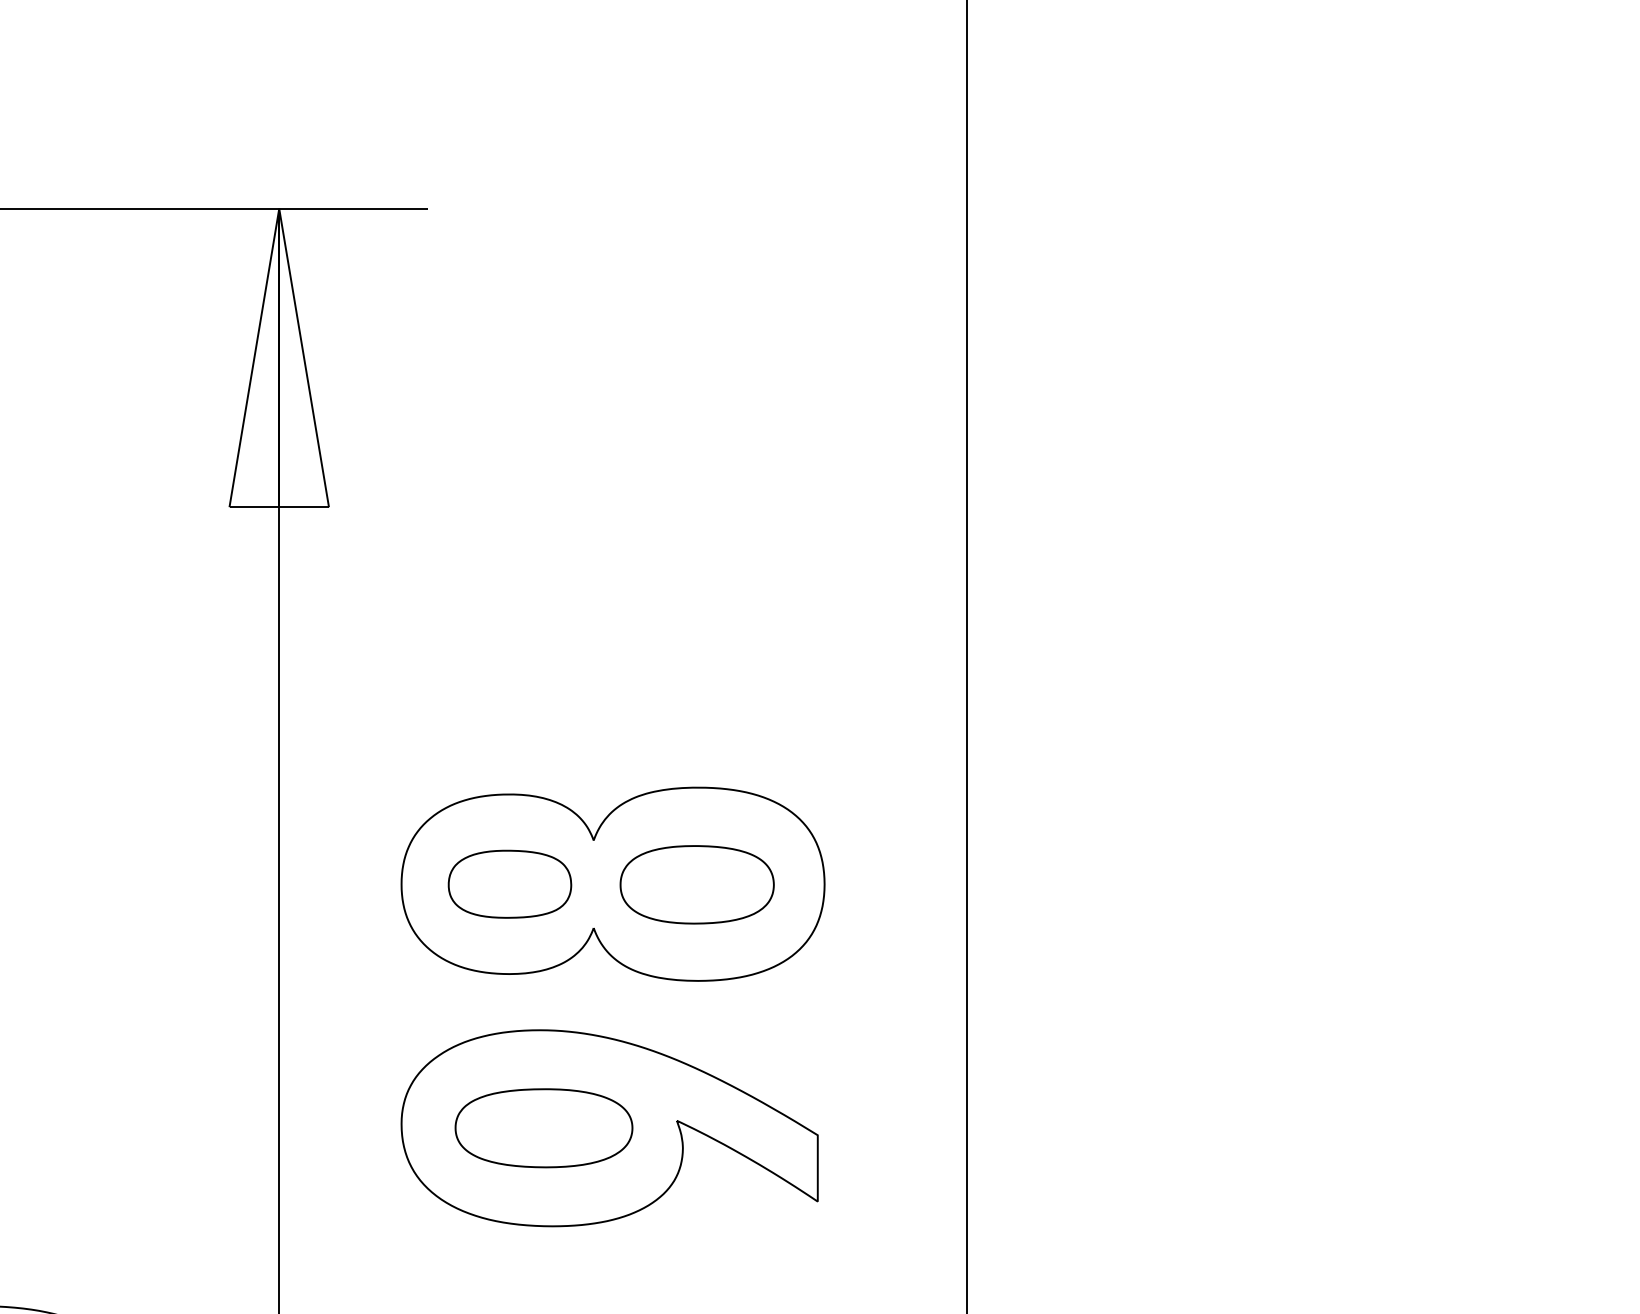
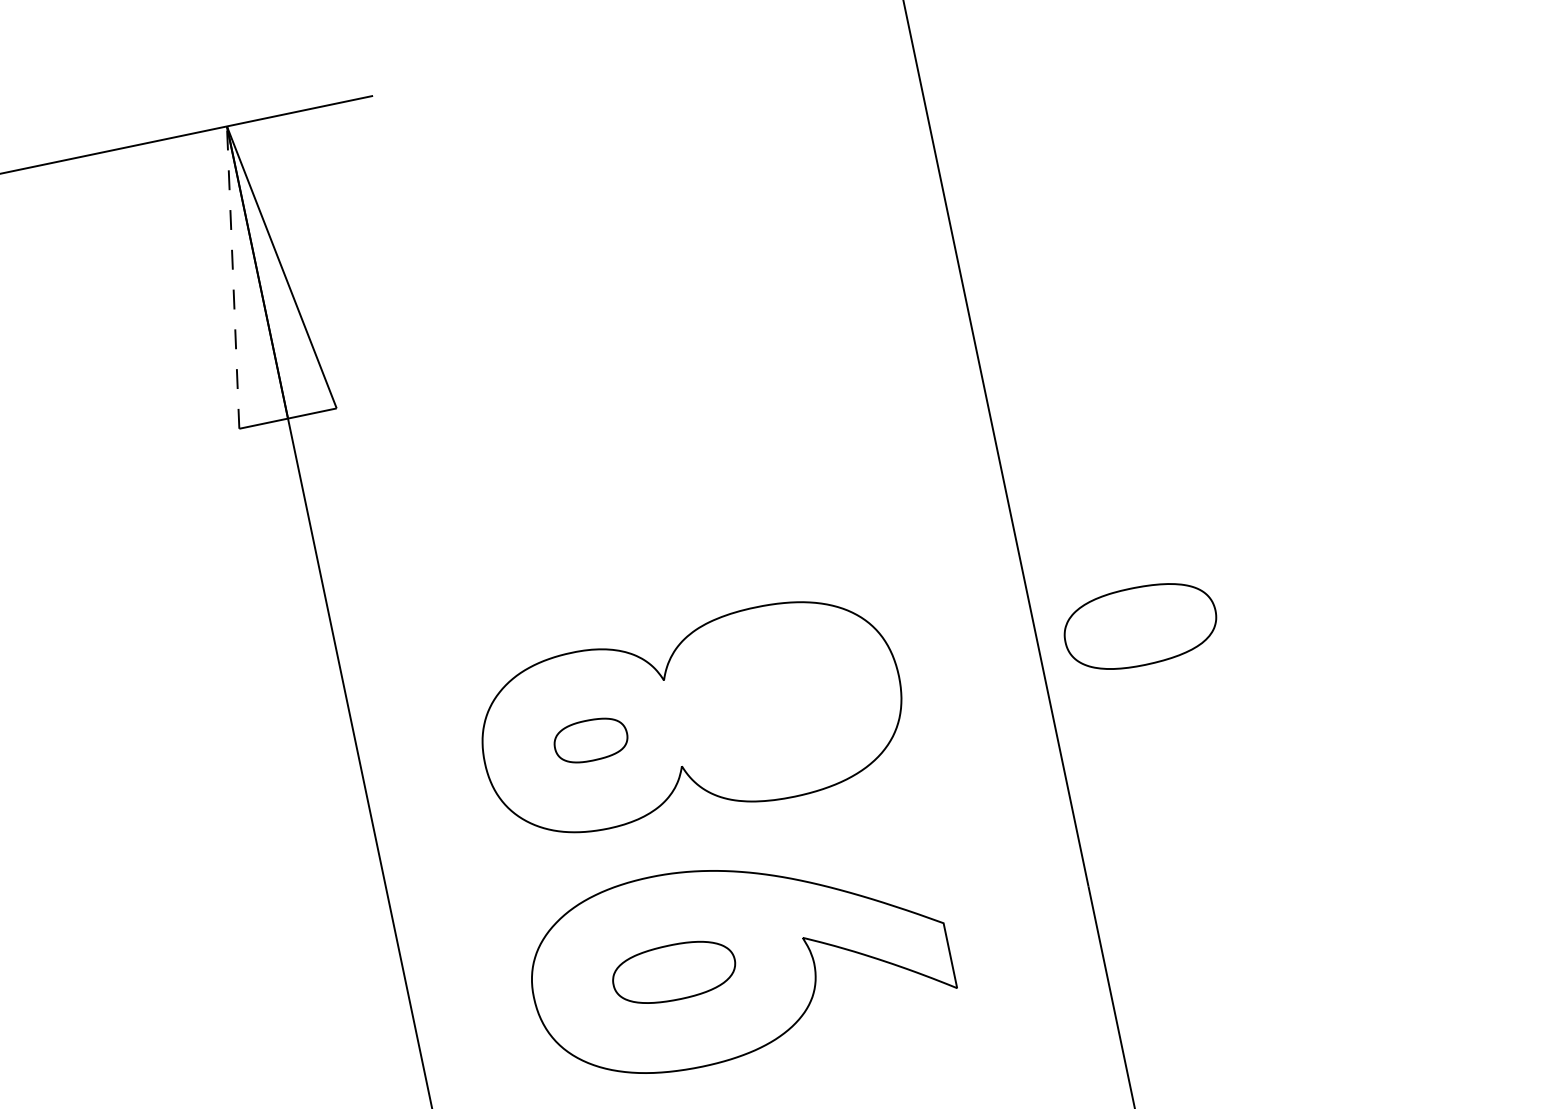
line: (254, 357) -> (233, 277), solid -> dashed
part: (509, 883) -> (590, 739), size x0.6
part: (696, 884) -> (1139, 626), moved
part: (543, 1128) -> (673, 972), size x0.7

